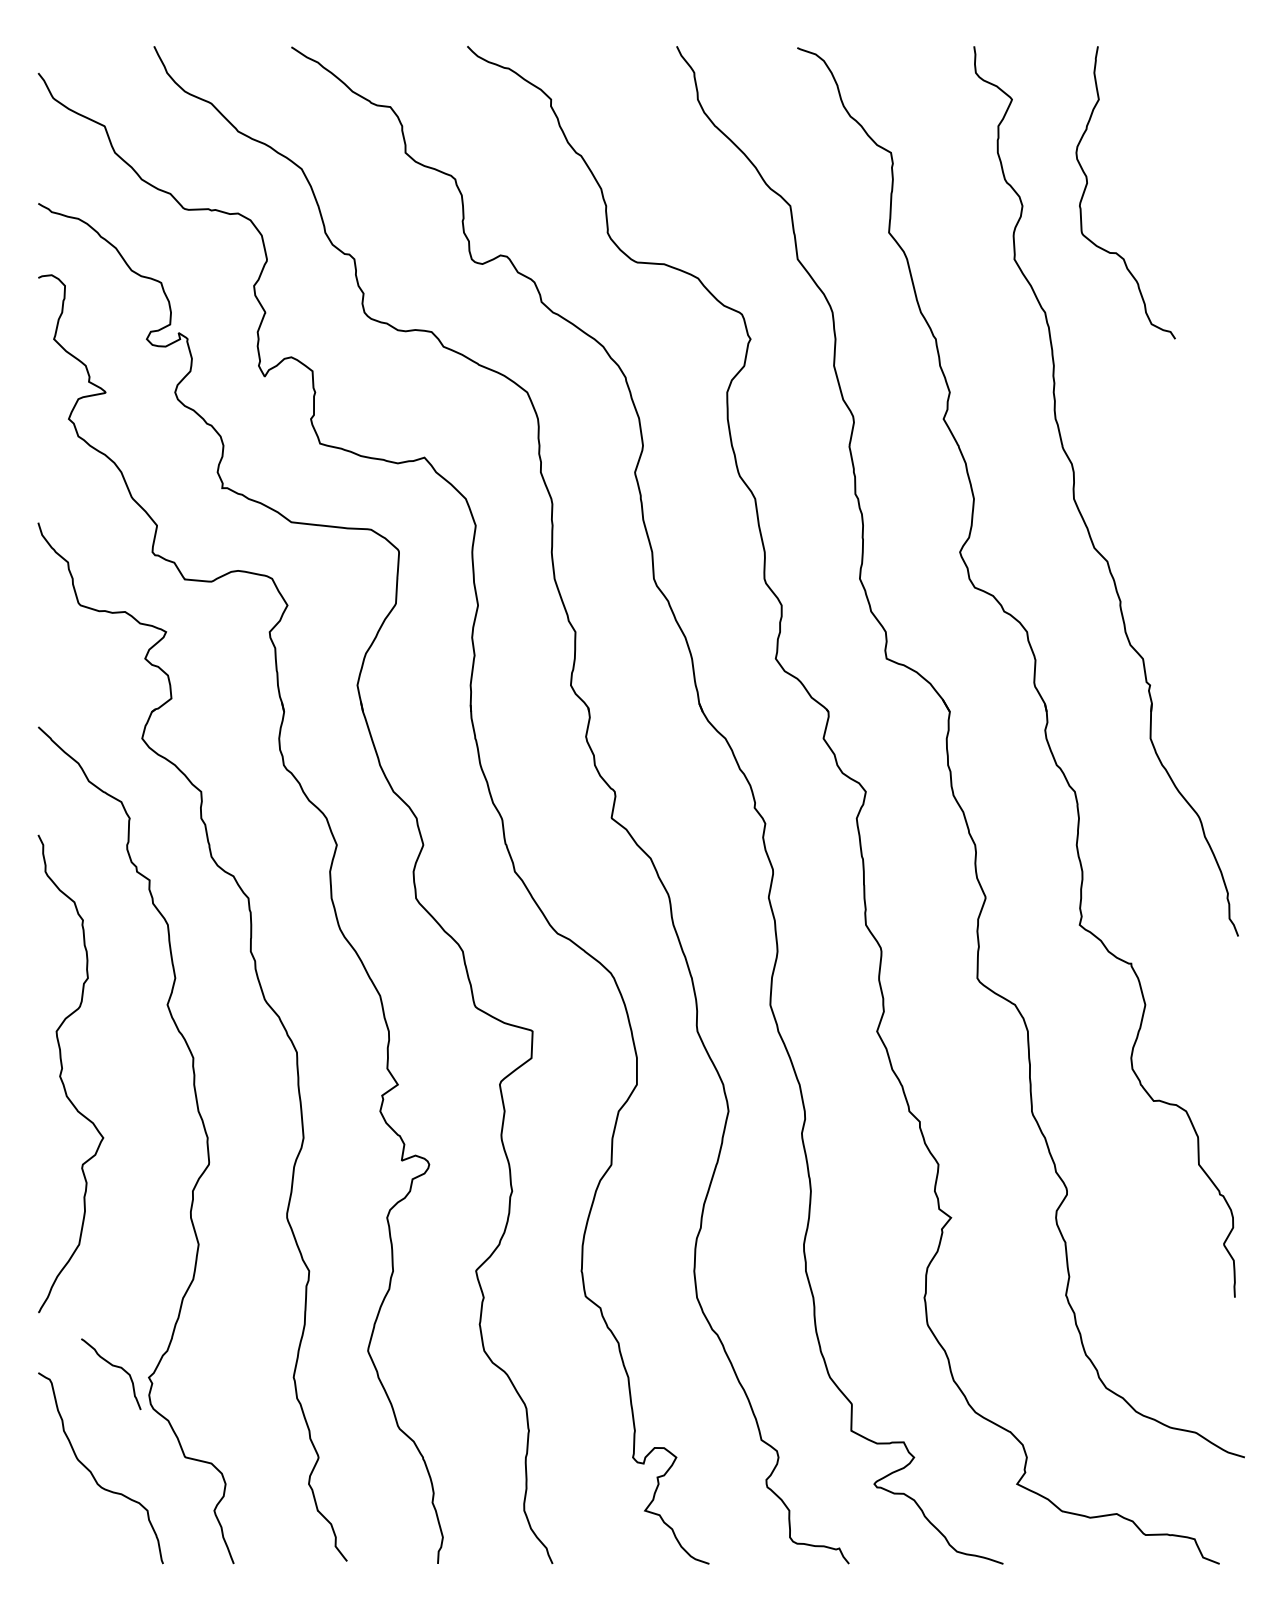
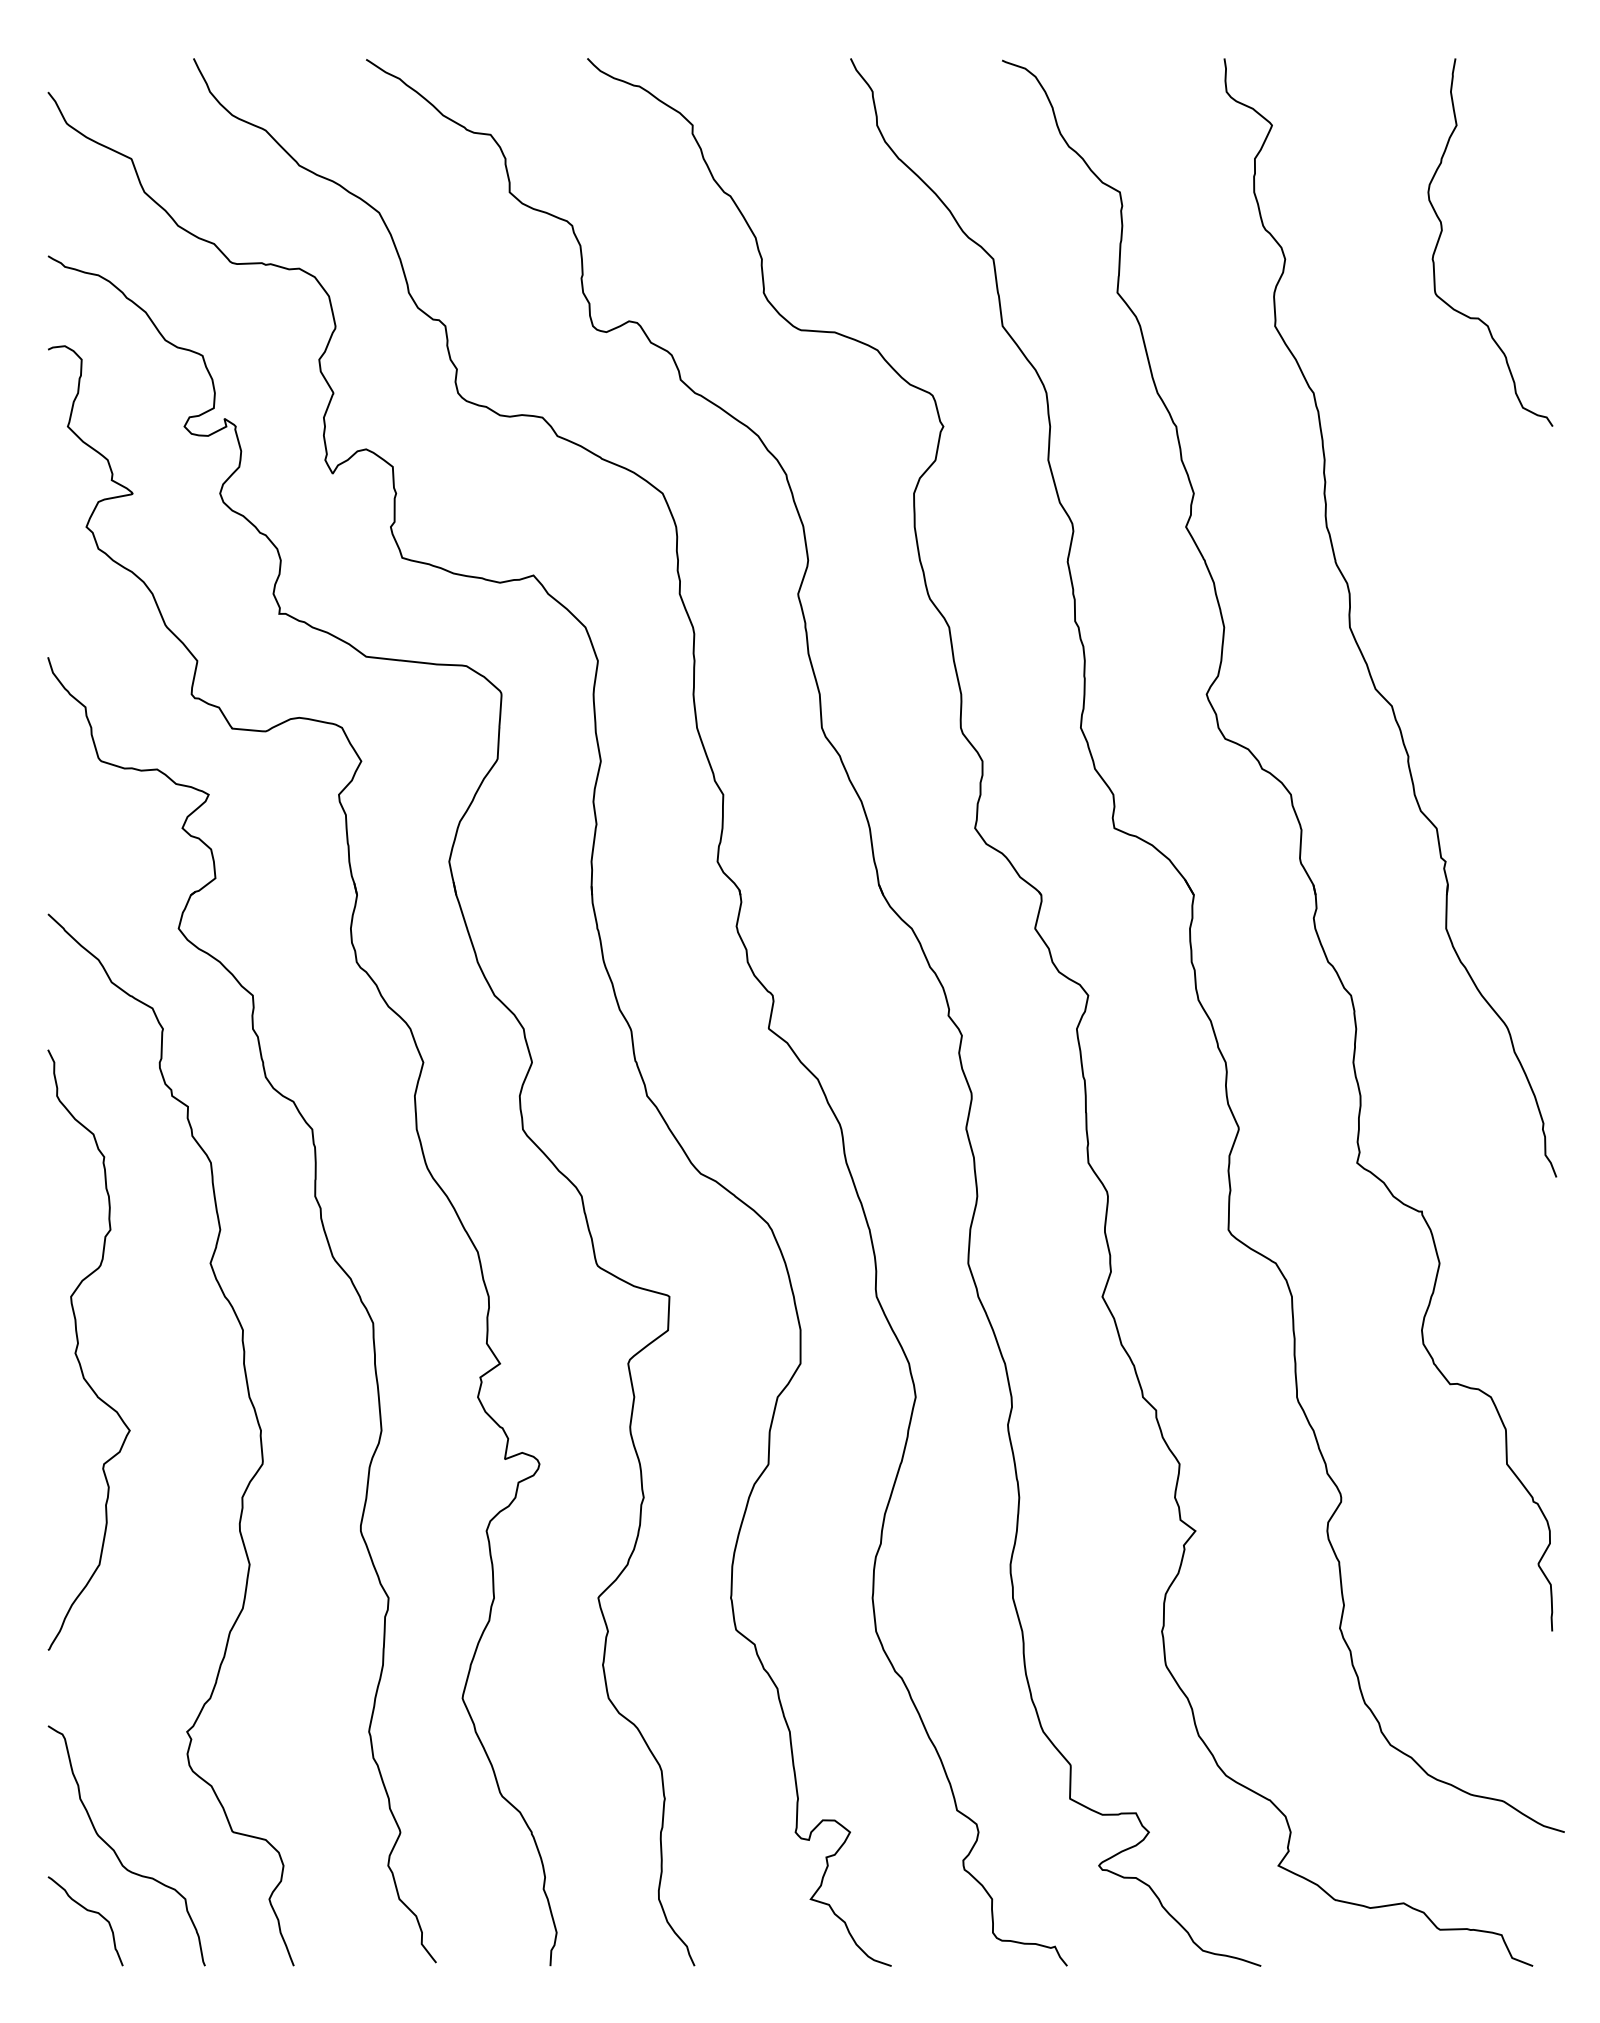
curve: (1087, 185) -> (1442, 233), moved
curve: (112, 1366) -> (87, 1911), moved

